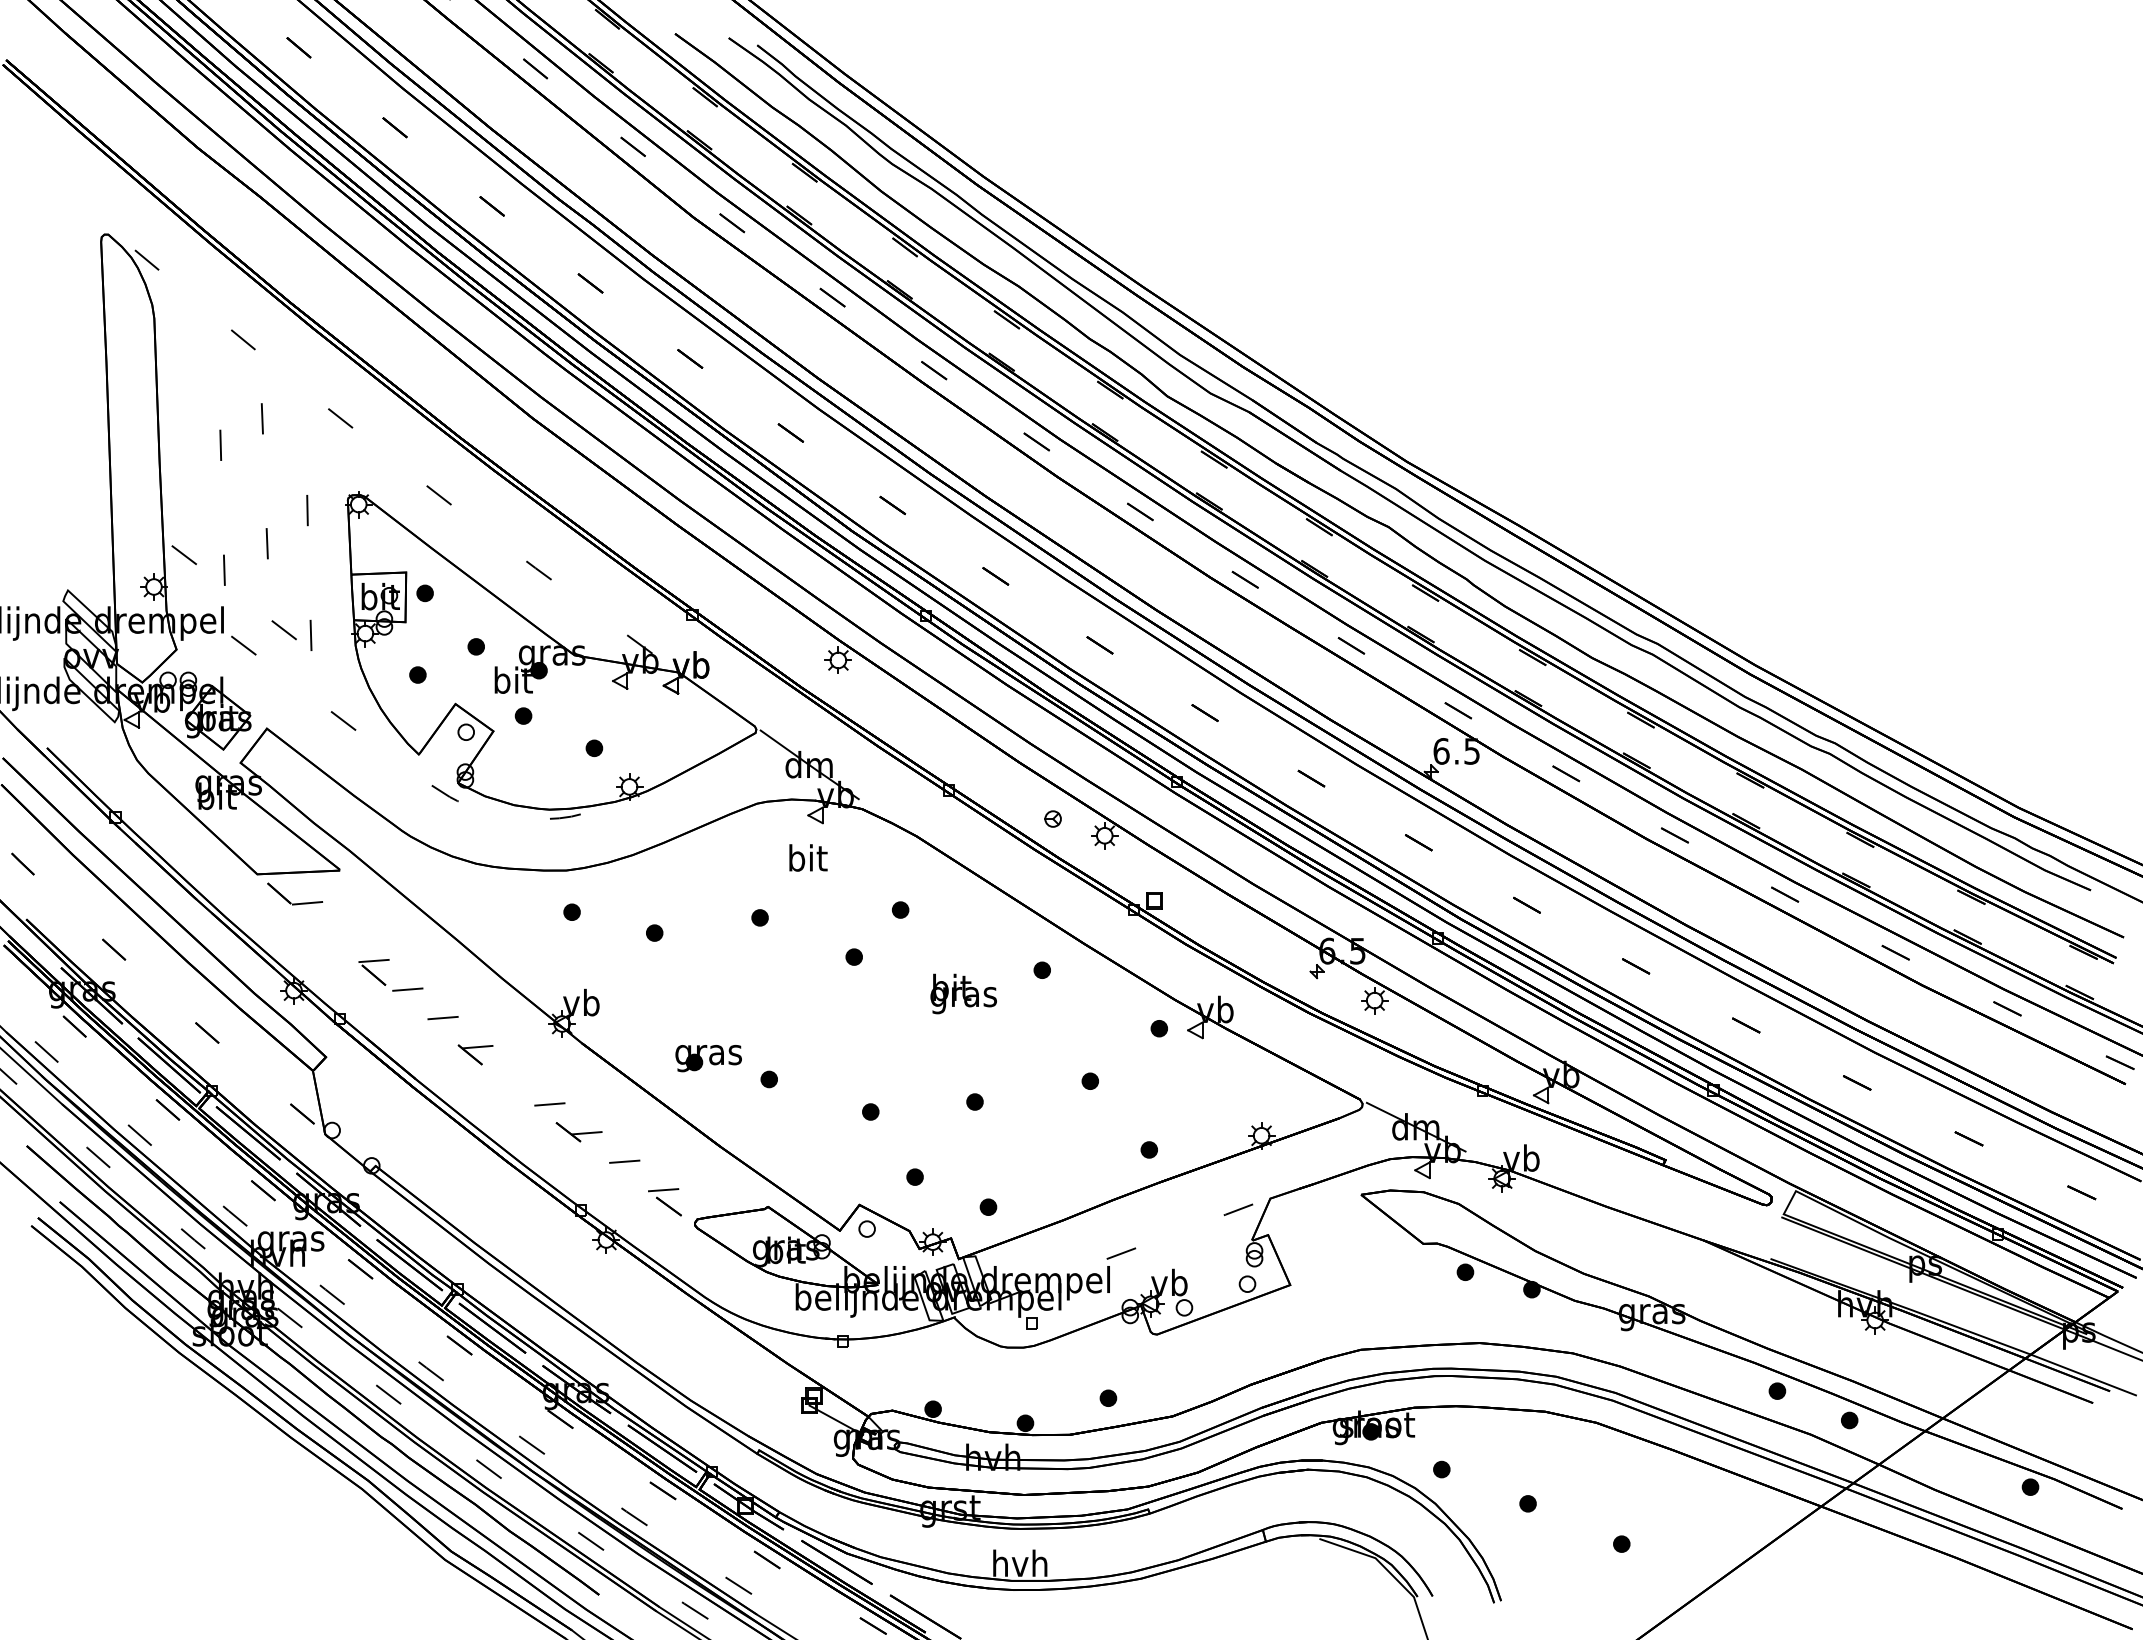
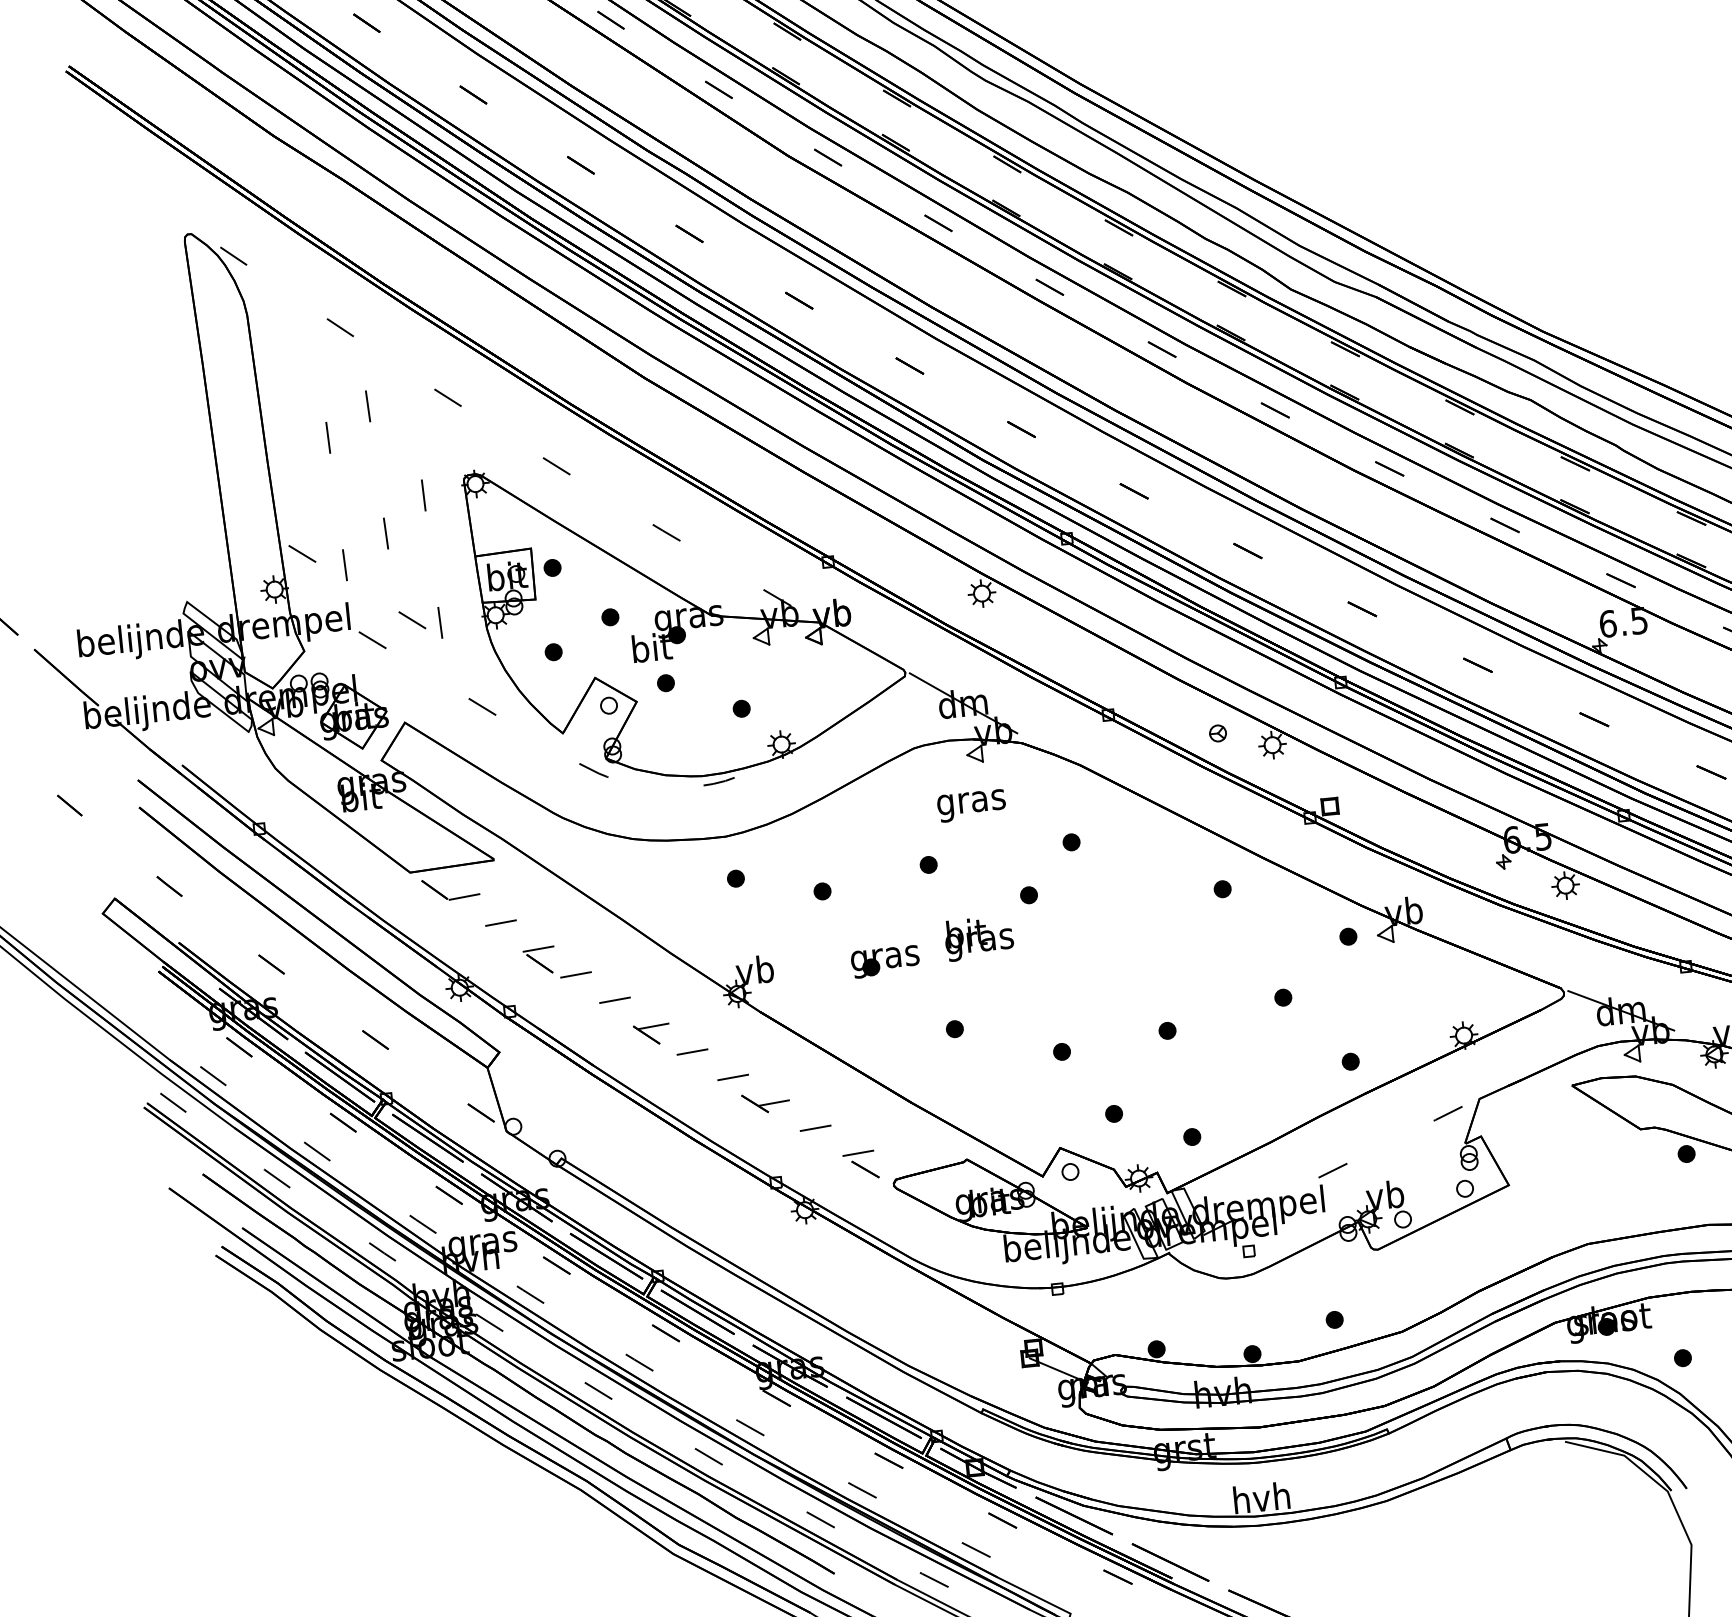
text: (807, 861) -> (971, 802), bit -> gras
line: (339, 932) -> (500, 923), added
text: (963, 993) -> (978, 937), moved
part: (708, 1058) -> (885, 961), moved
line: (512, 1075) -> (691, 1051), added

